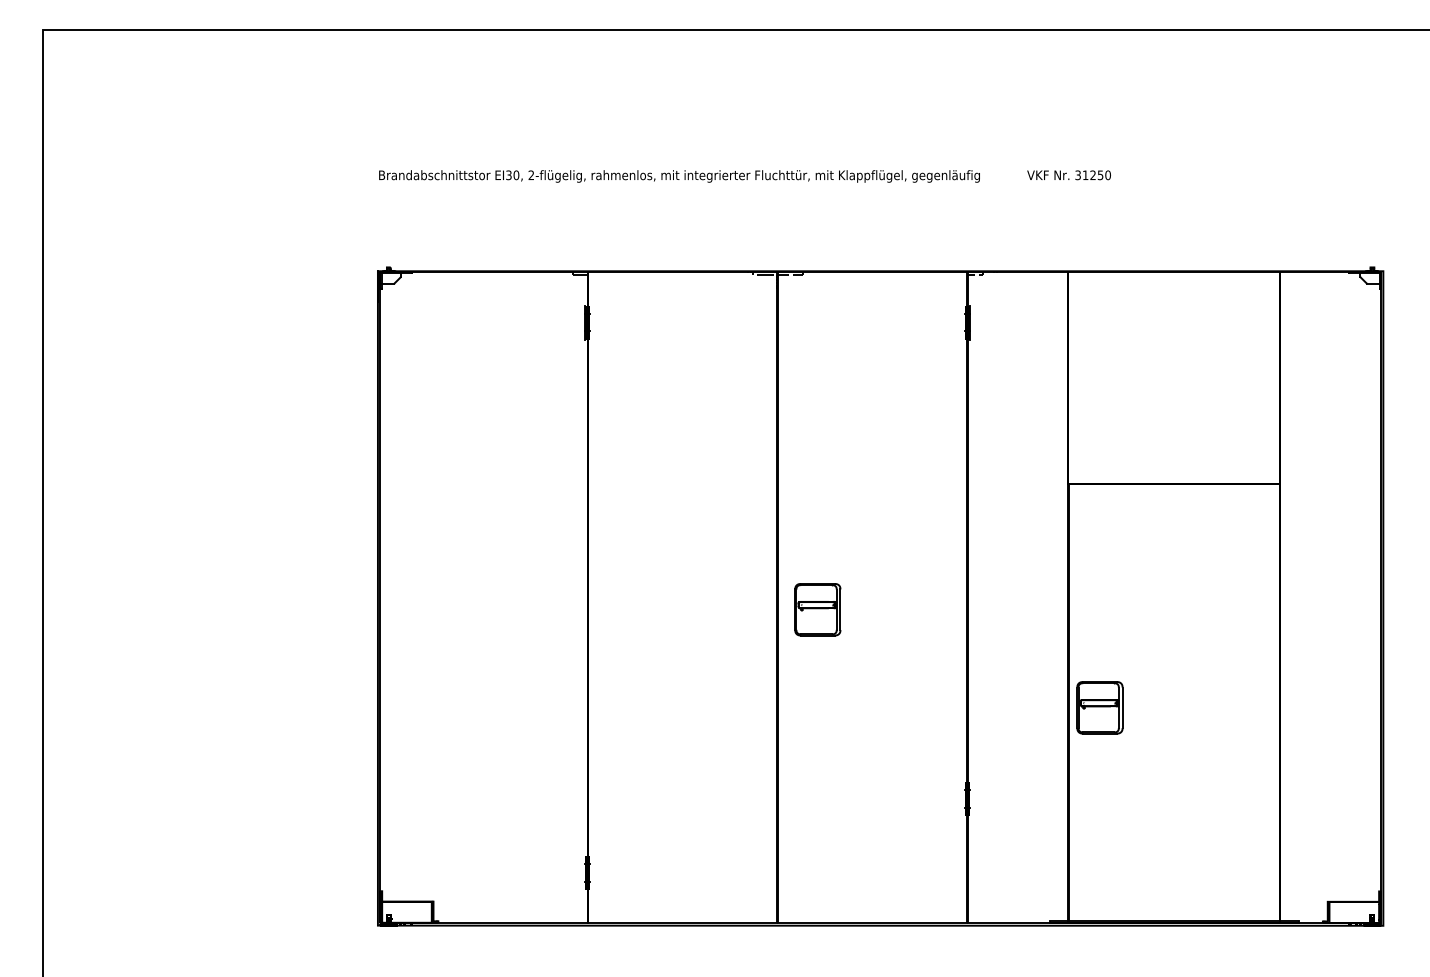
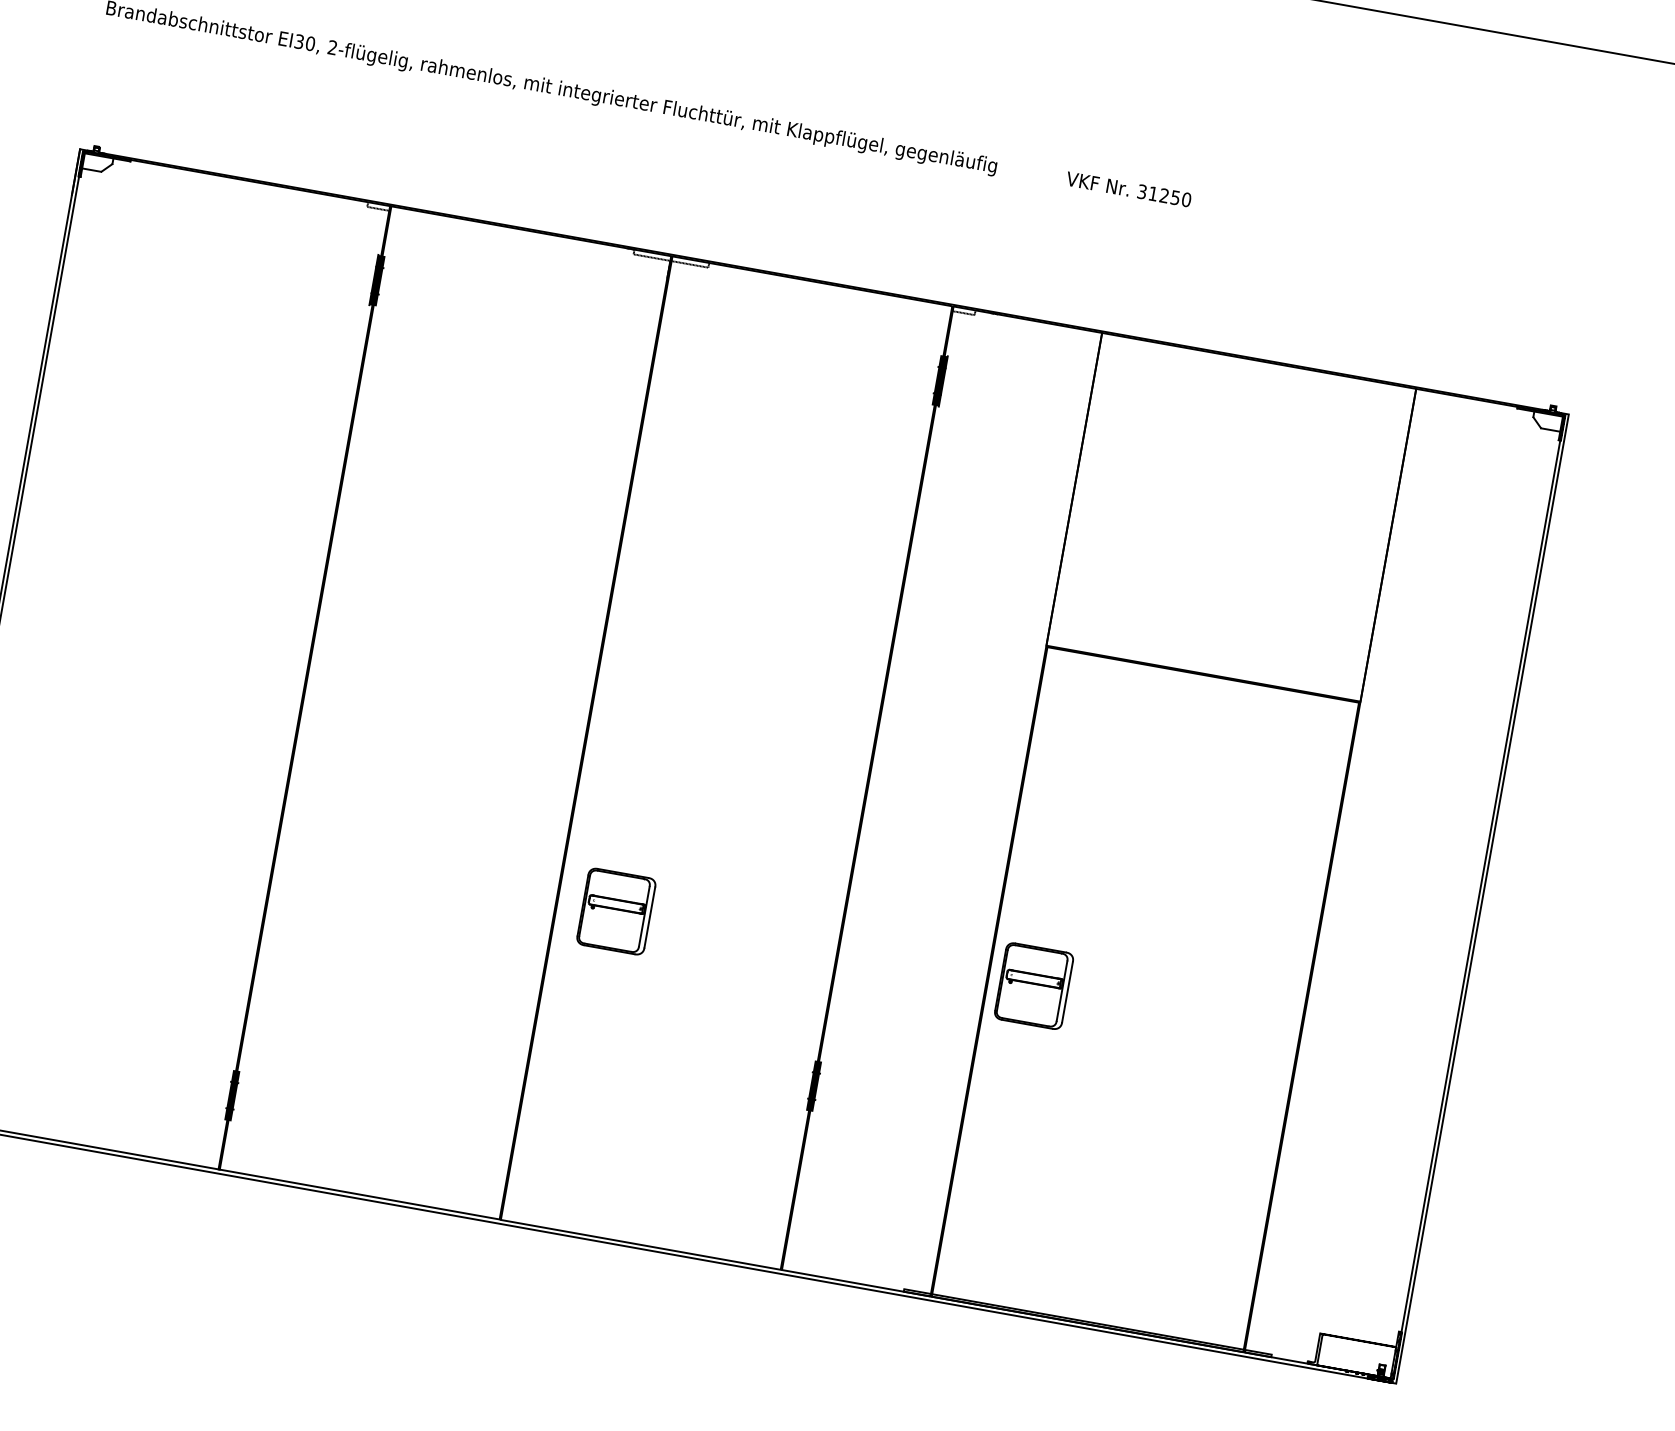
part: (817, 609) -> (615, 911), moved

